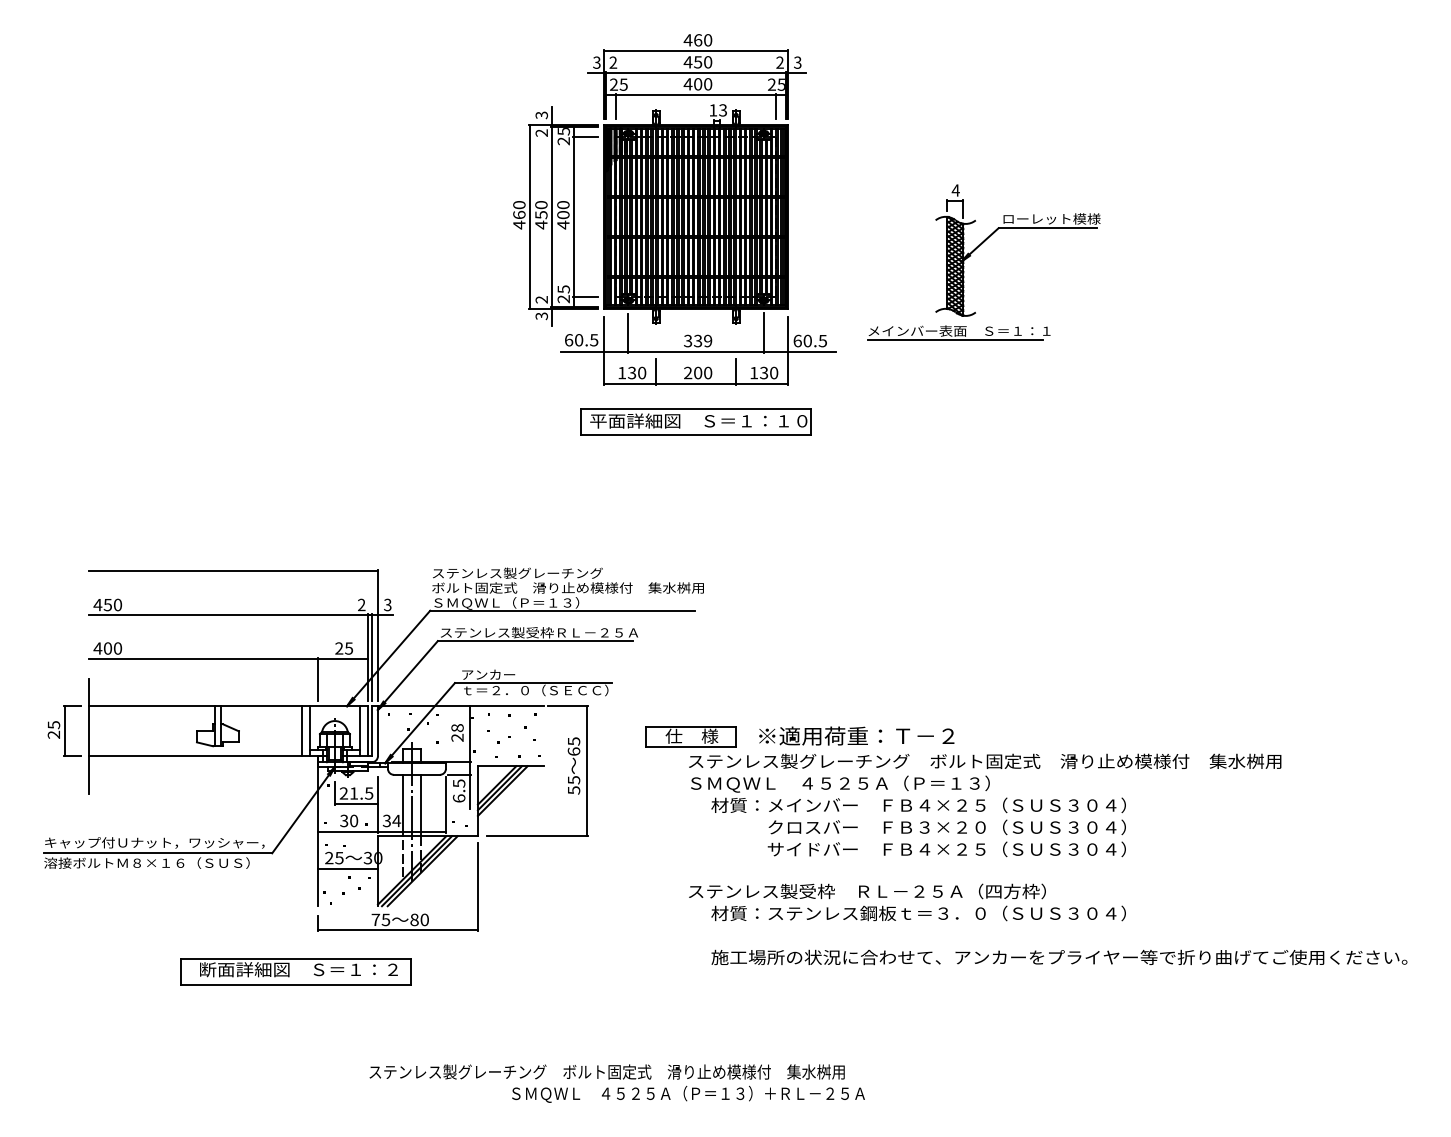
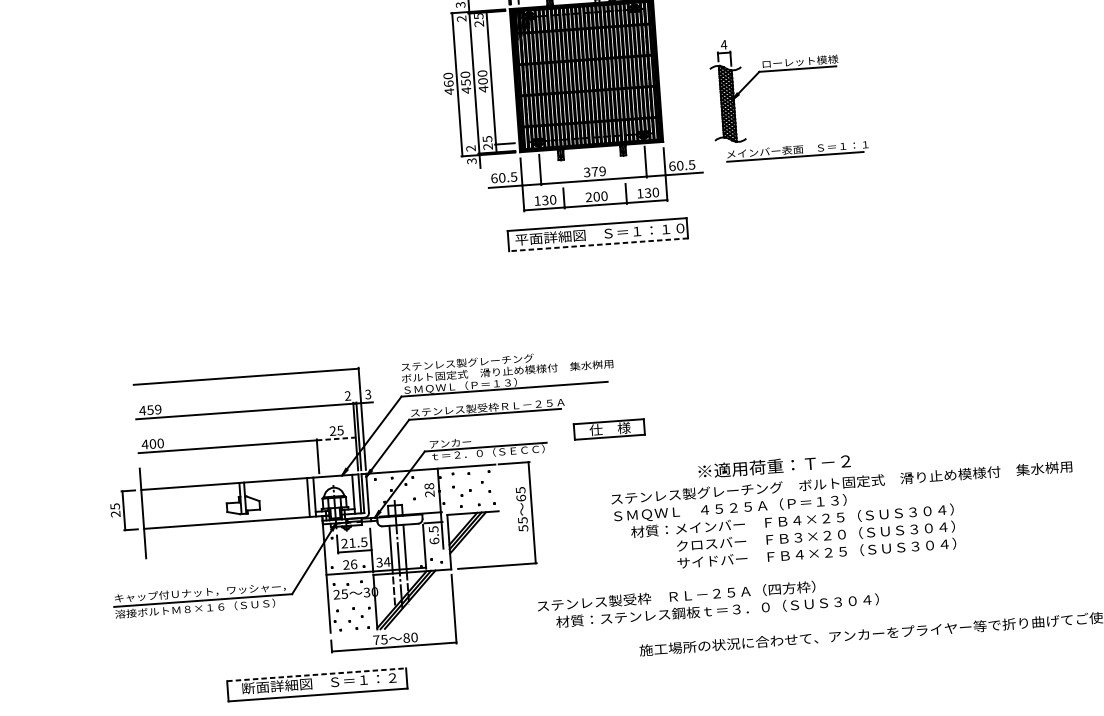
line: (585, 137) -> (495, 19), removed
part: (1017, 228) -> (774, 71), moved
text: (698, 340) -> (595, 171), 339 -> 379
line: (696, 434) -> (598, 244), solid -> dashed
text: (117, 605) -> (157, 409), 450 -> 459
line: (342, 658) -> (335, 438), solid -> dashed
text: (856, 735) -> (774, 465), moved
part: (690, 736) -> (608, 429), moved
text: (349, 820) -> (350, 564), 30 -> 26
line: (347, 868) -> (351, 601), removed
text: (907, 902) -> (708, 602), moved
line: (296, 958) -> (316, 674), solid -> dashed

